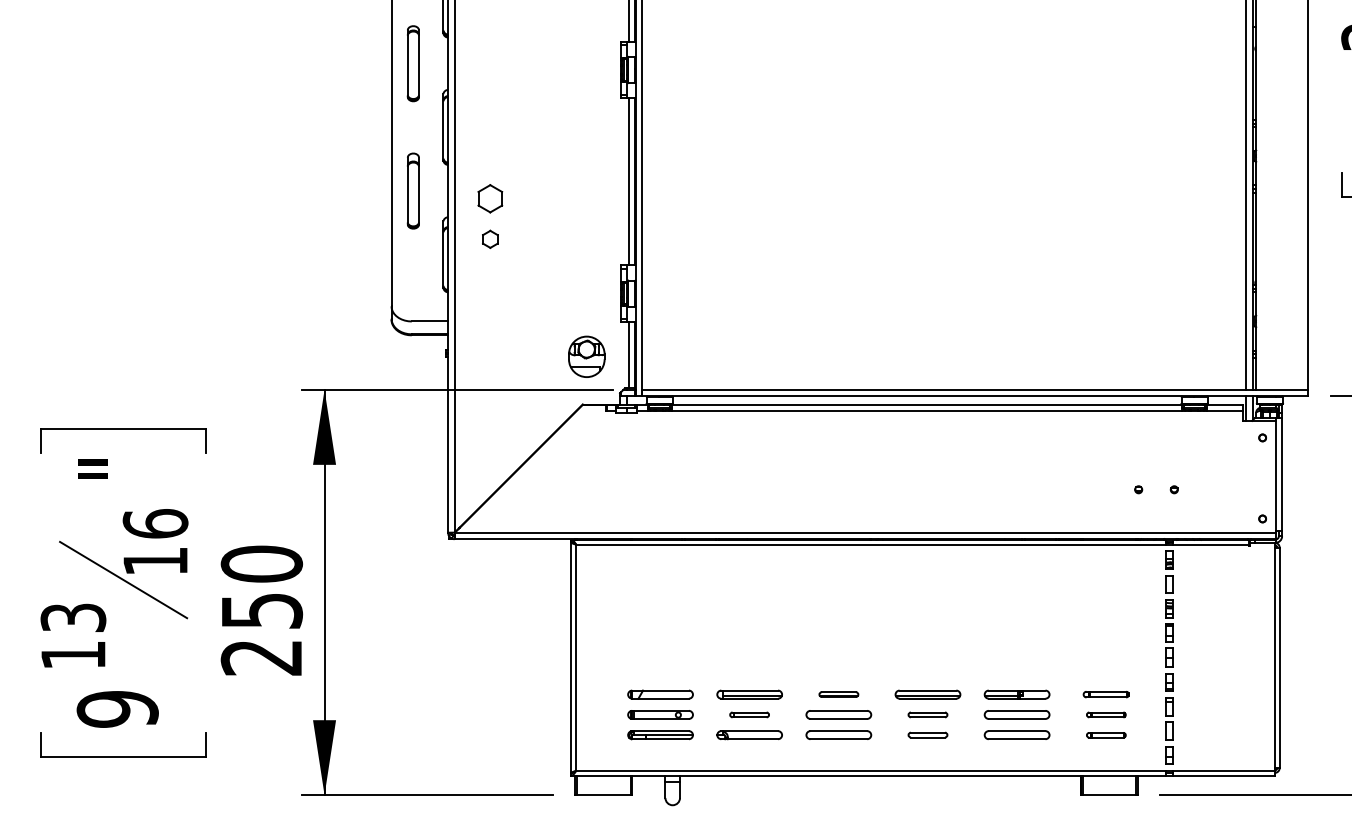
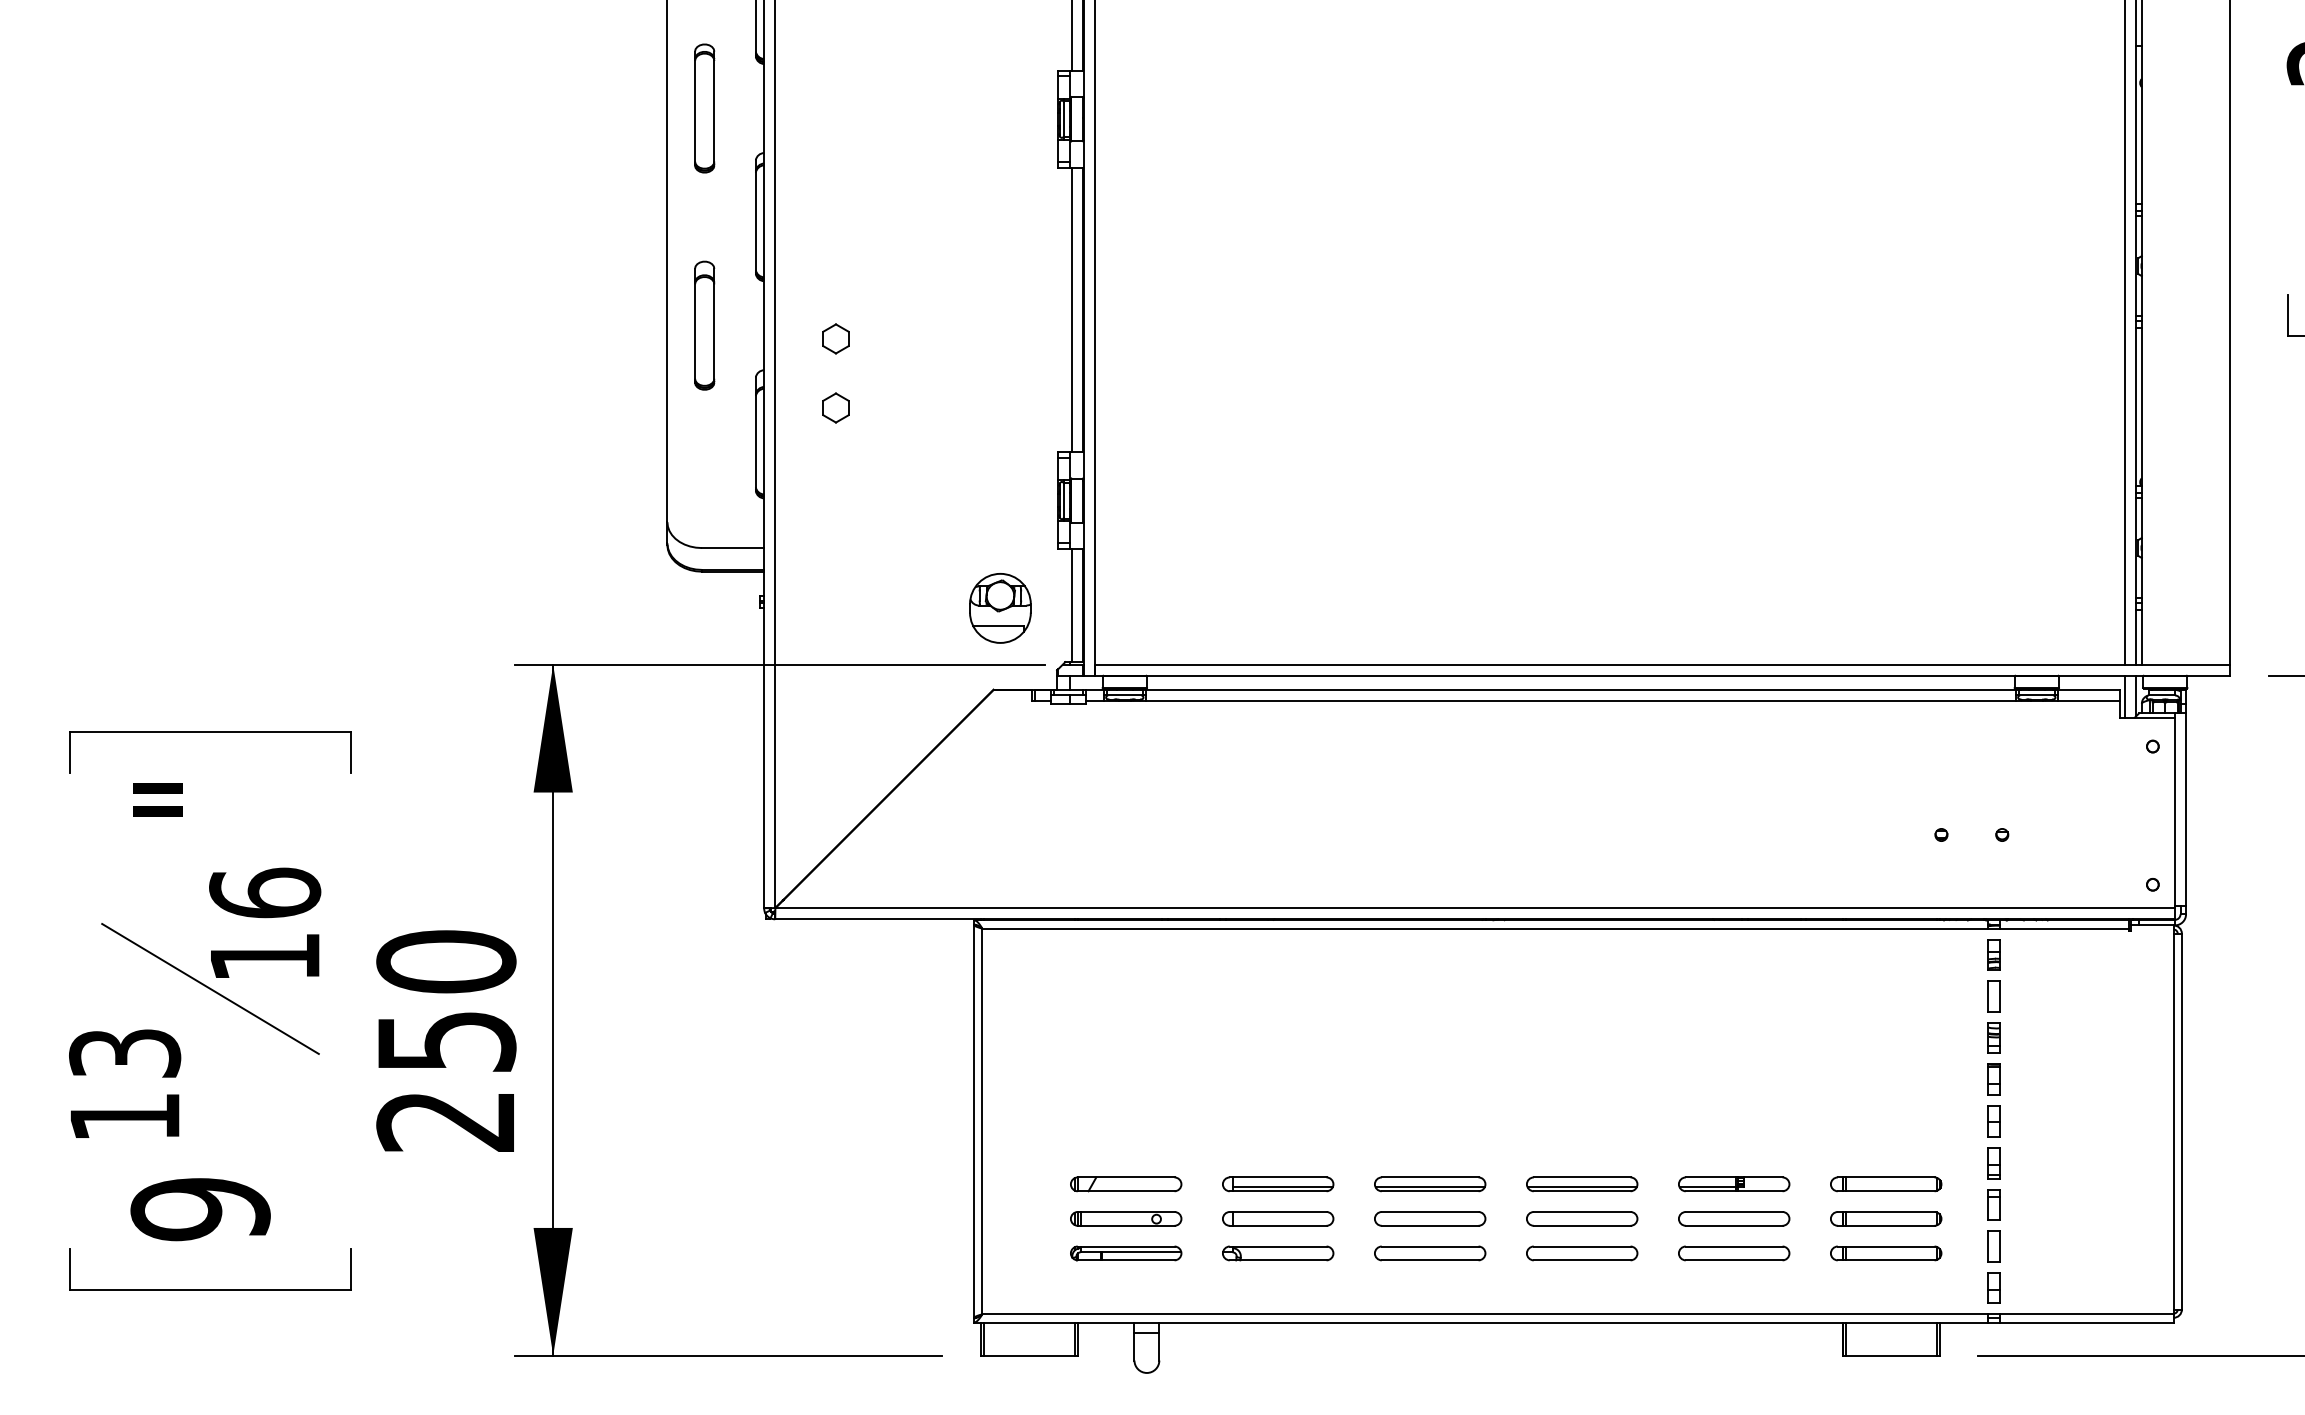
part: (490, 198) -> (836, 338), size x0.62
part: (838, 694) -> (1429, 1184), size x1.67
part: (1106, 694) -> (1886, 1184), size x1.43
part: (749, 714) -> (1277, 1218), size x1.67
part: (927, 714) -> (1581, 1218), size x1.67
part: (1106, 714) -> (1886, 1218), size x1.67
part: (927, 734) -> (1581, 1252), size x1.67
part: (1106, 735) -> (1886, 1254), size x1.67

